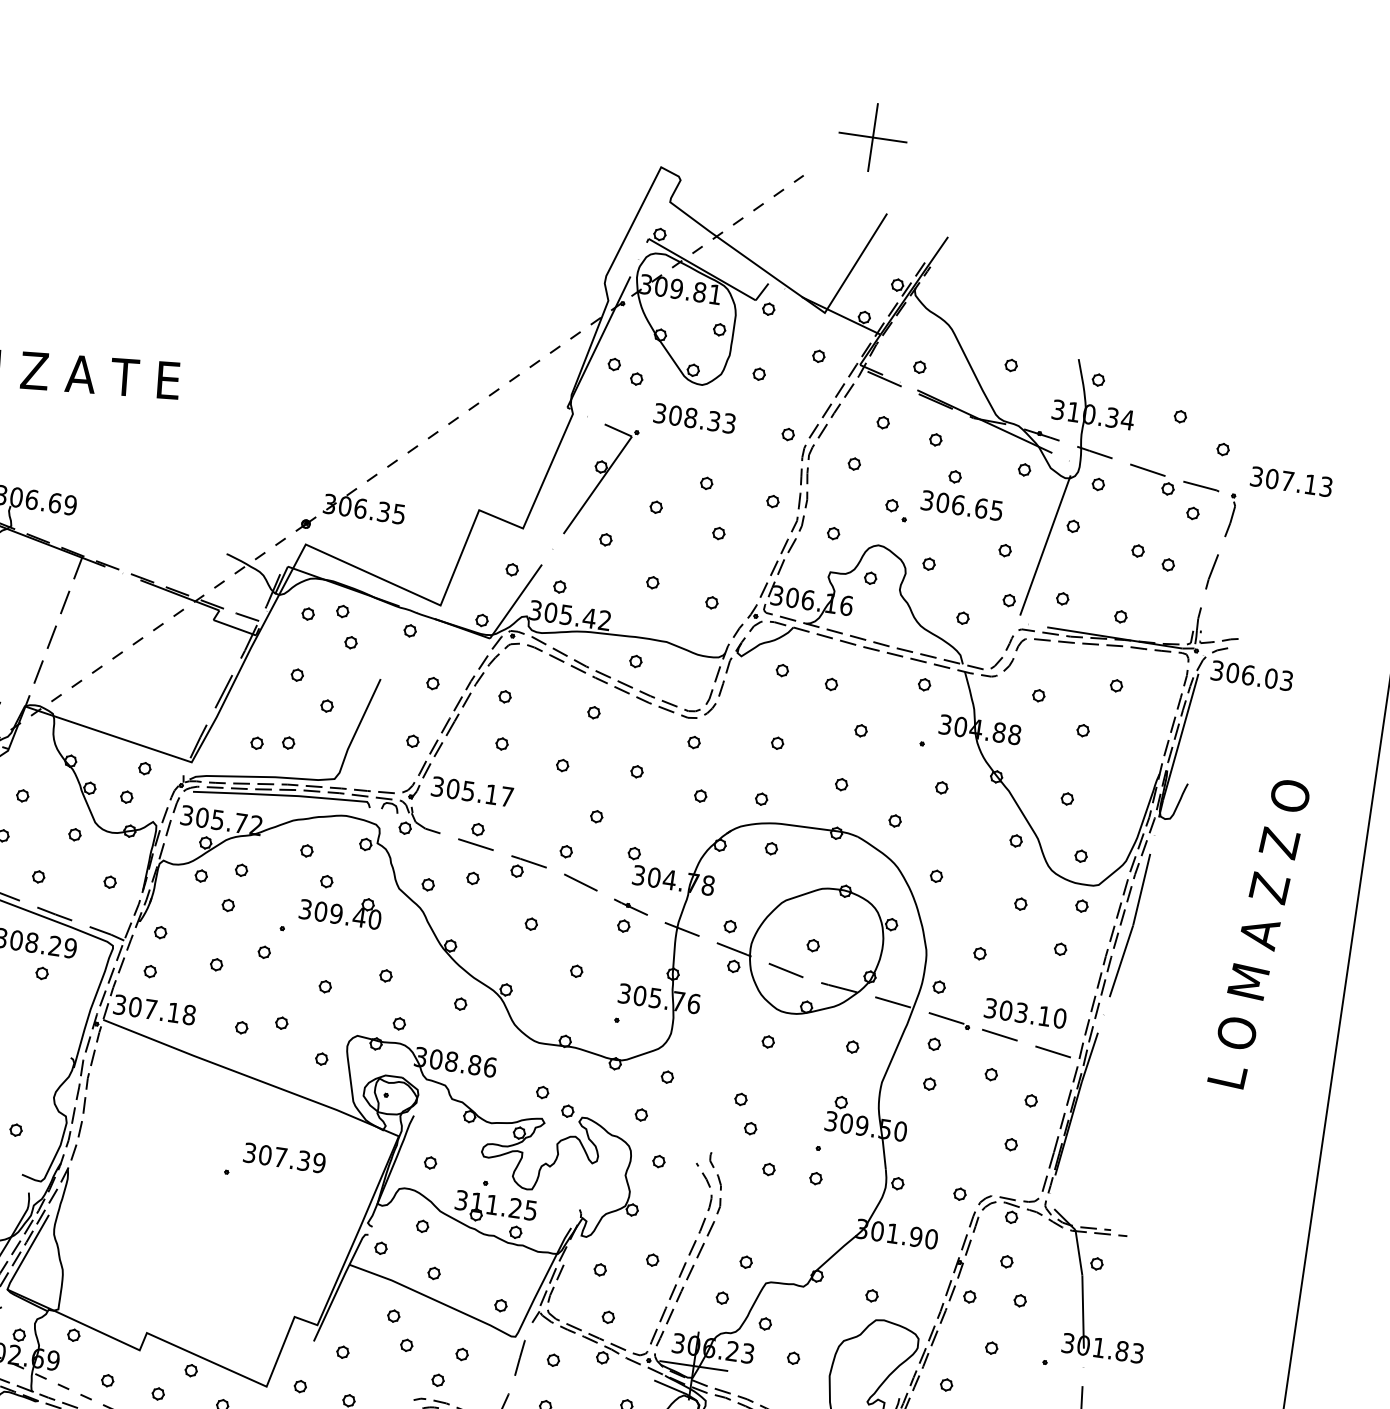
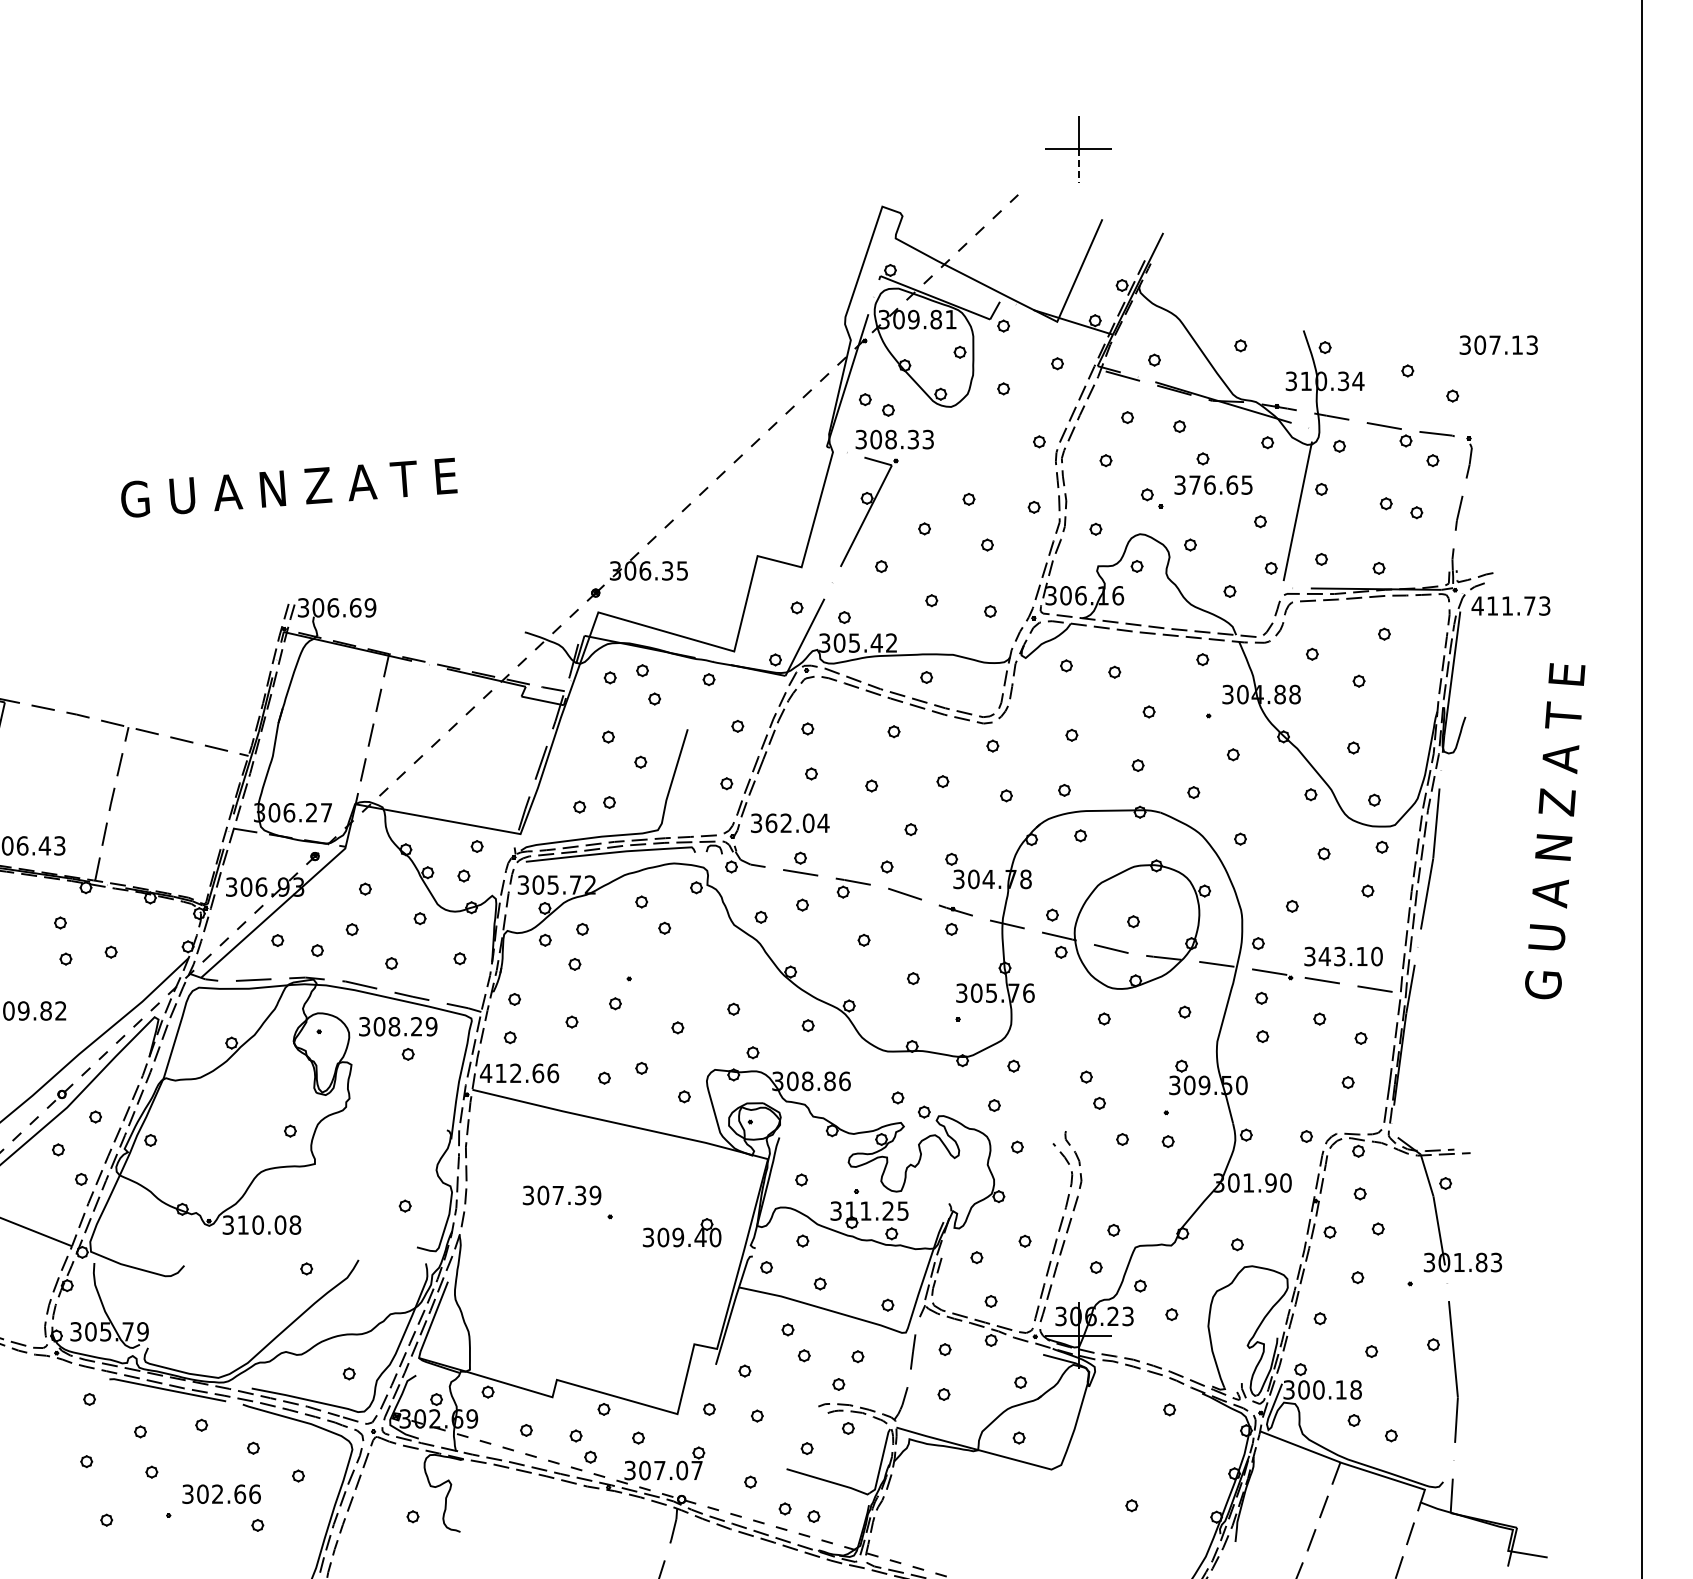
line: (870, 154) -> (1078, 165), solid -> dashed
text: (694, 418) -> (894, 439), moved
text: (1291, 481) -> (1498, 344), moved
text: (942, 502) -> (1194, 484), 306.65 -> 376.65
text: (1244, 674) -> (1503, 605), 306.03 -> 411.73
text: (480, 793) -> (797, 823), 305.17 -> 362.04
part: (341, 909) -> (682, 1232), moved
text: (1262, 915) -> (1554, 831), L O M A Z Z O -> G U A N Z A T E
text: (154, 1010) -> (519, 1073), 307.18 -> 412.66
text: (1005, 1010) -> (1324, 956), 303.10 -> 343.10
text: (284, 1158) -> (561, 1195), moved

